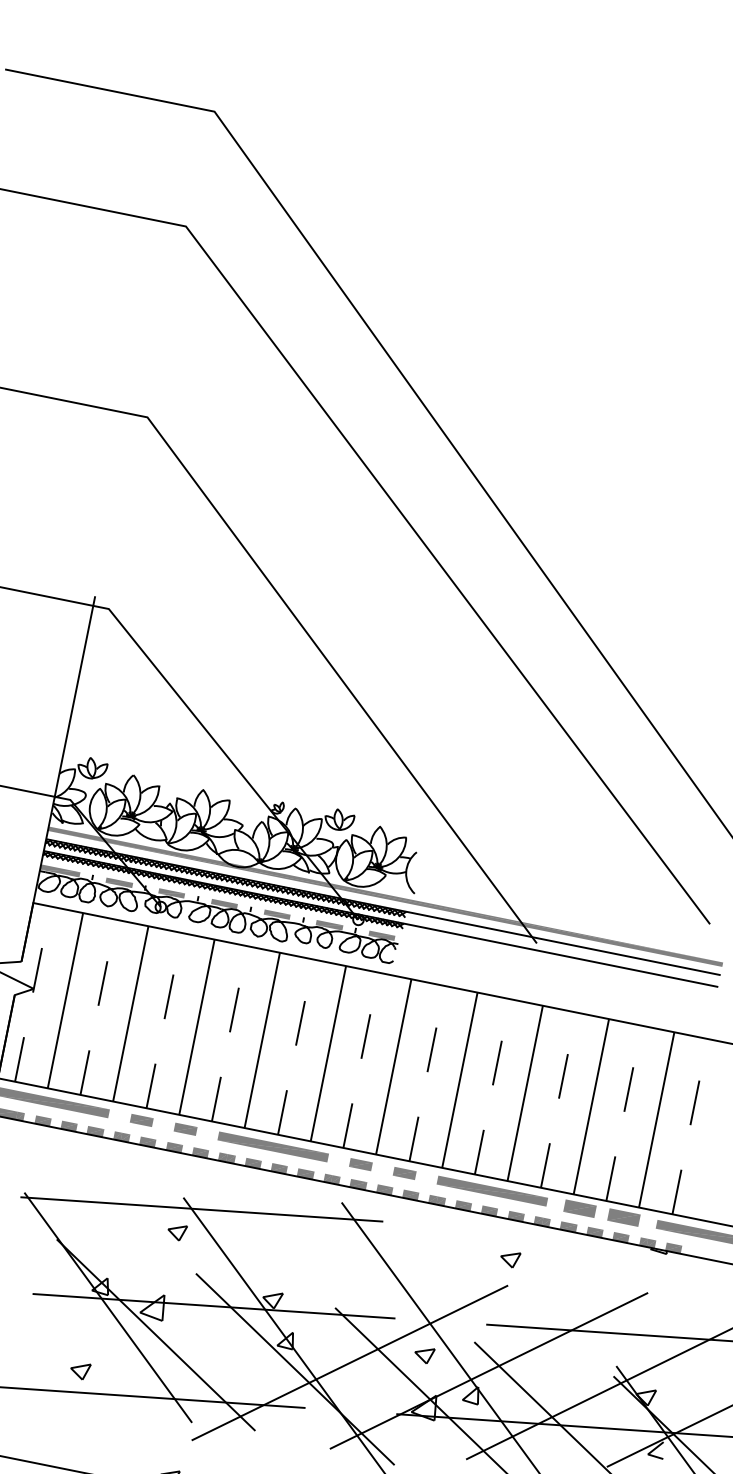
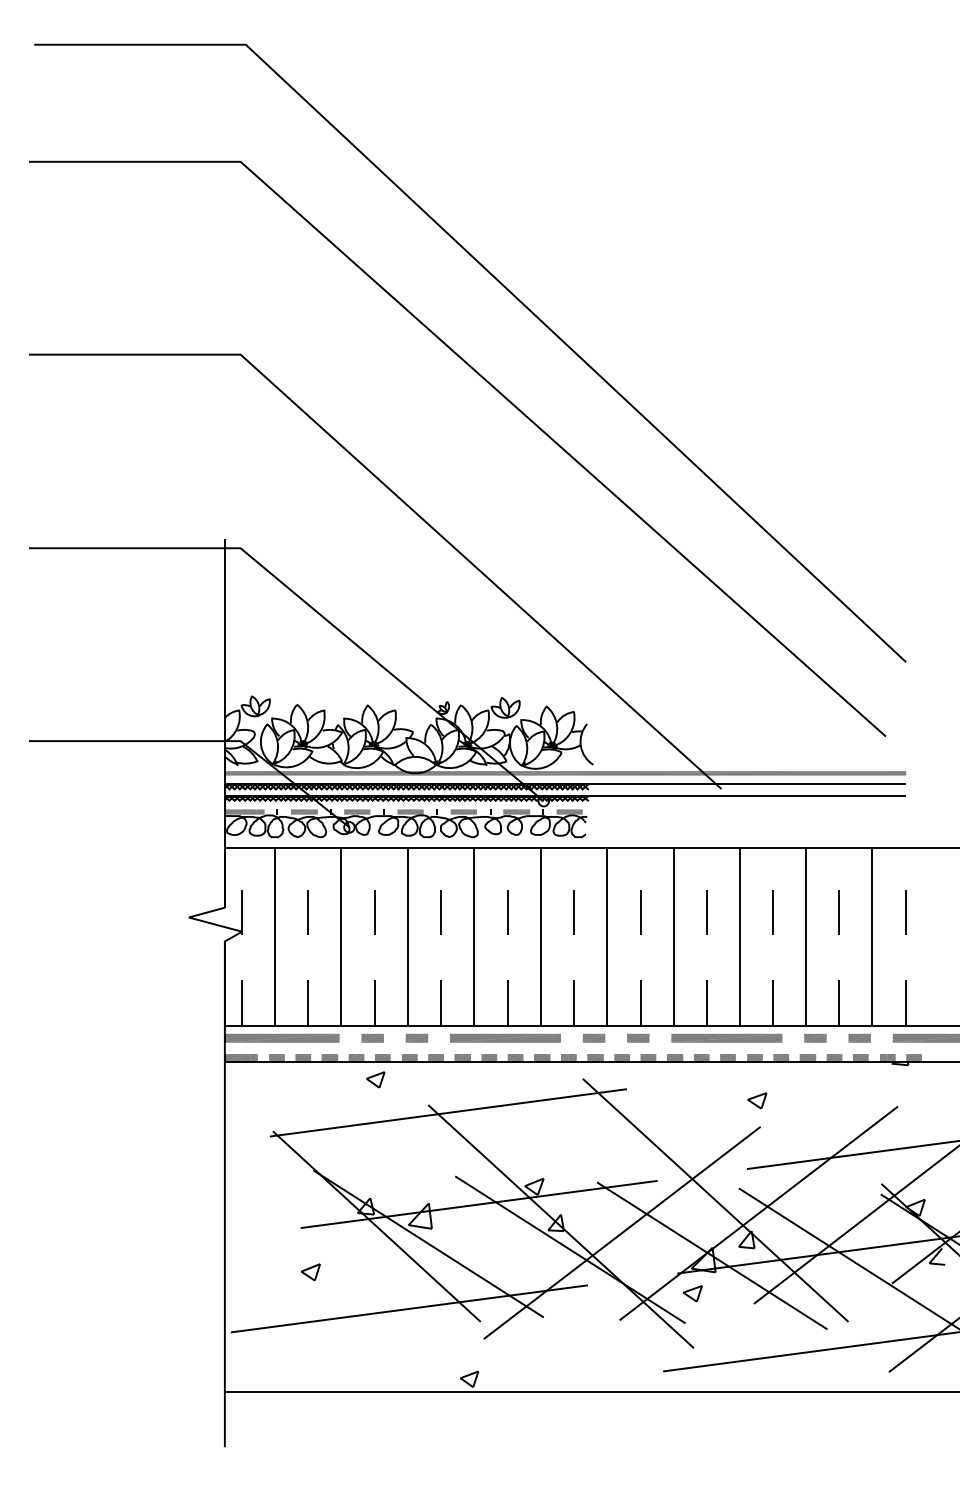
part: (580, 1209) -> (815, 1038), size x0.71
part: (623, 1217) -> (859, 1038), size x0.71
part: (176, 1231) -> (375, 1079), moved
part: (423, 1354) -> (692, 1293), moved
part: (79, 1370) -> (310, 1272), moved

